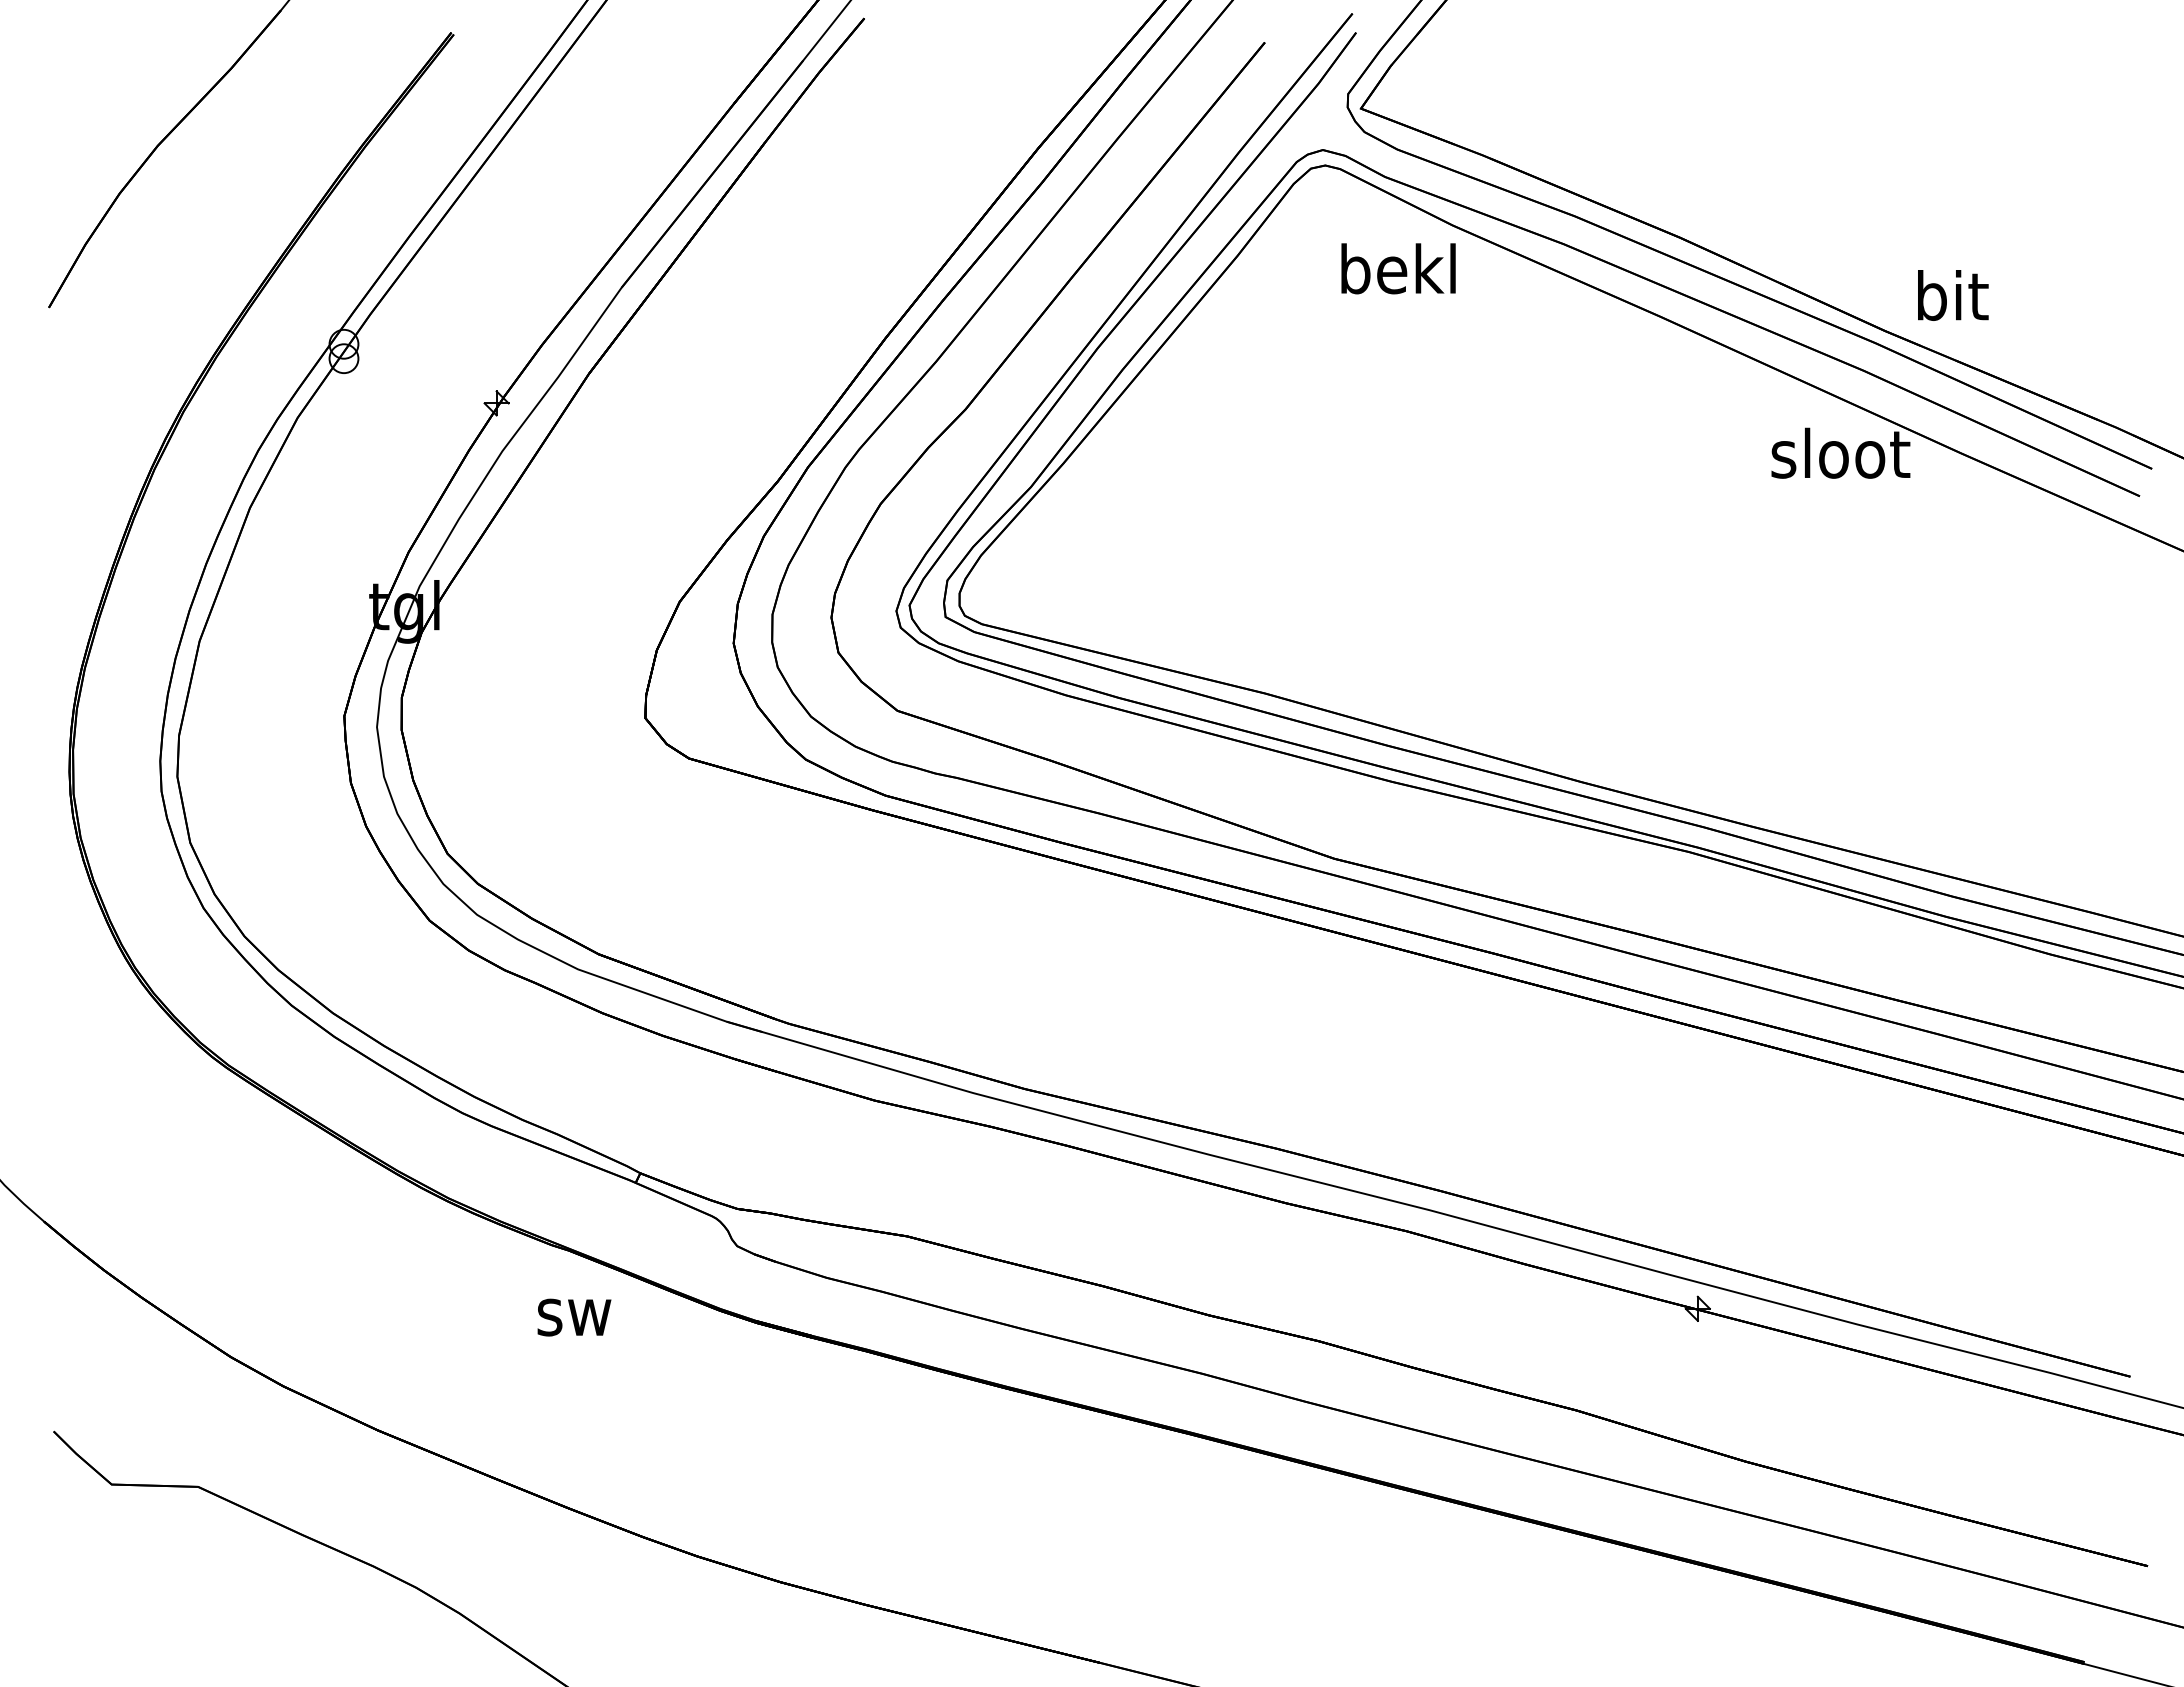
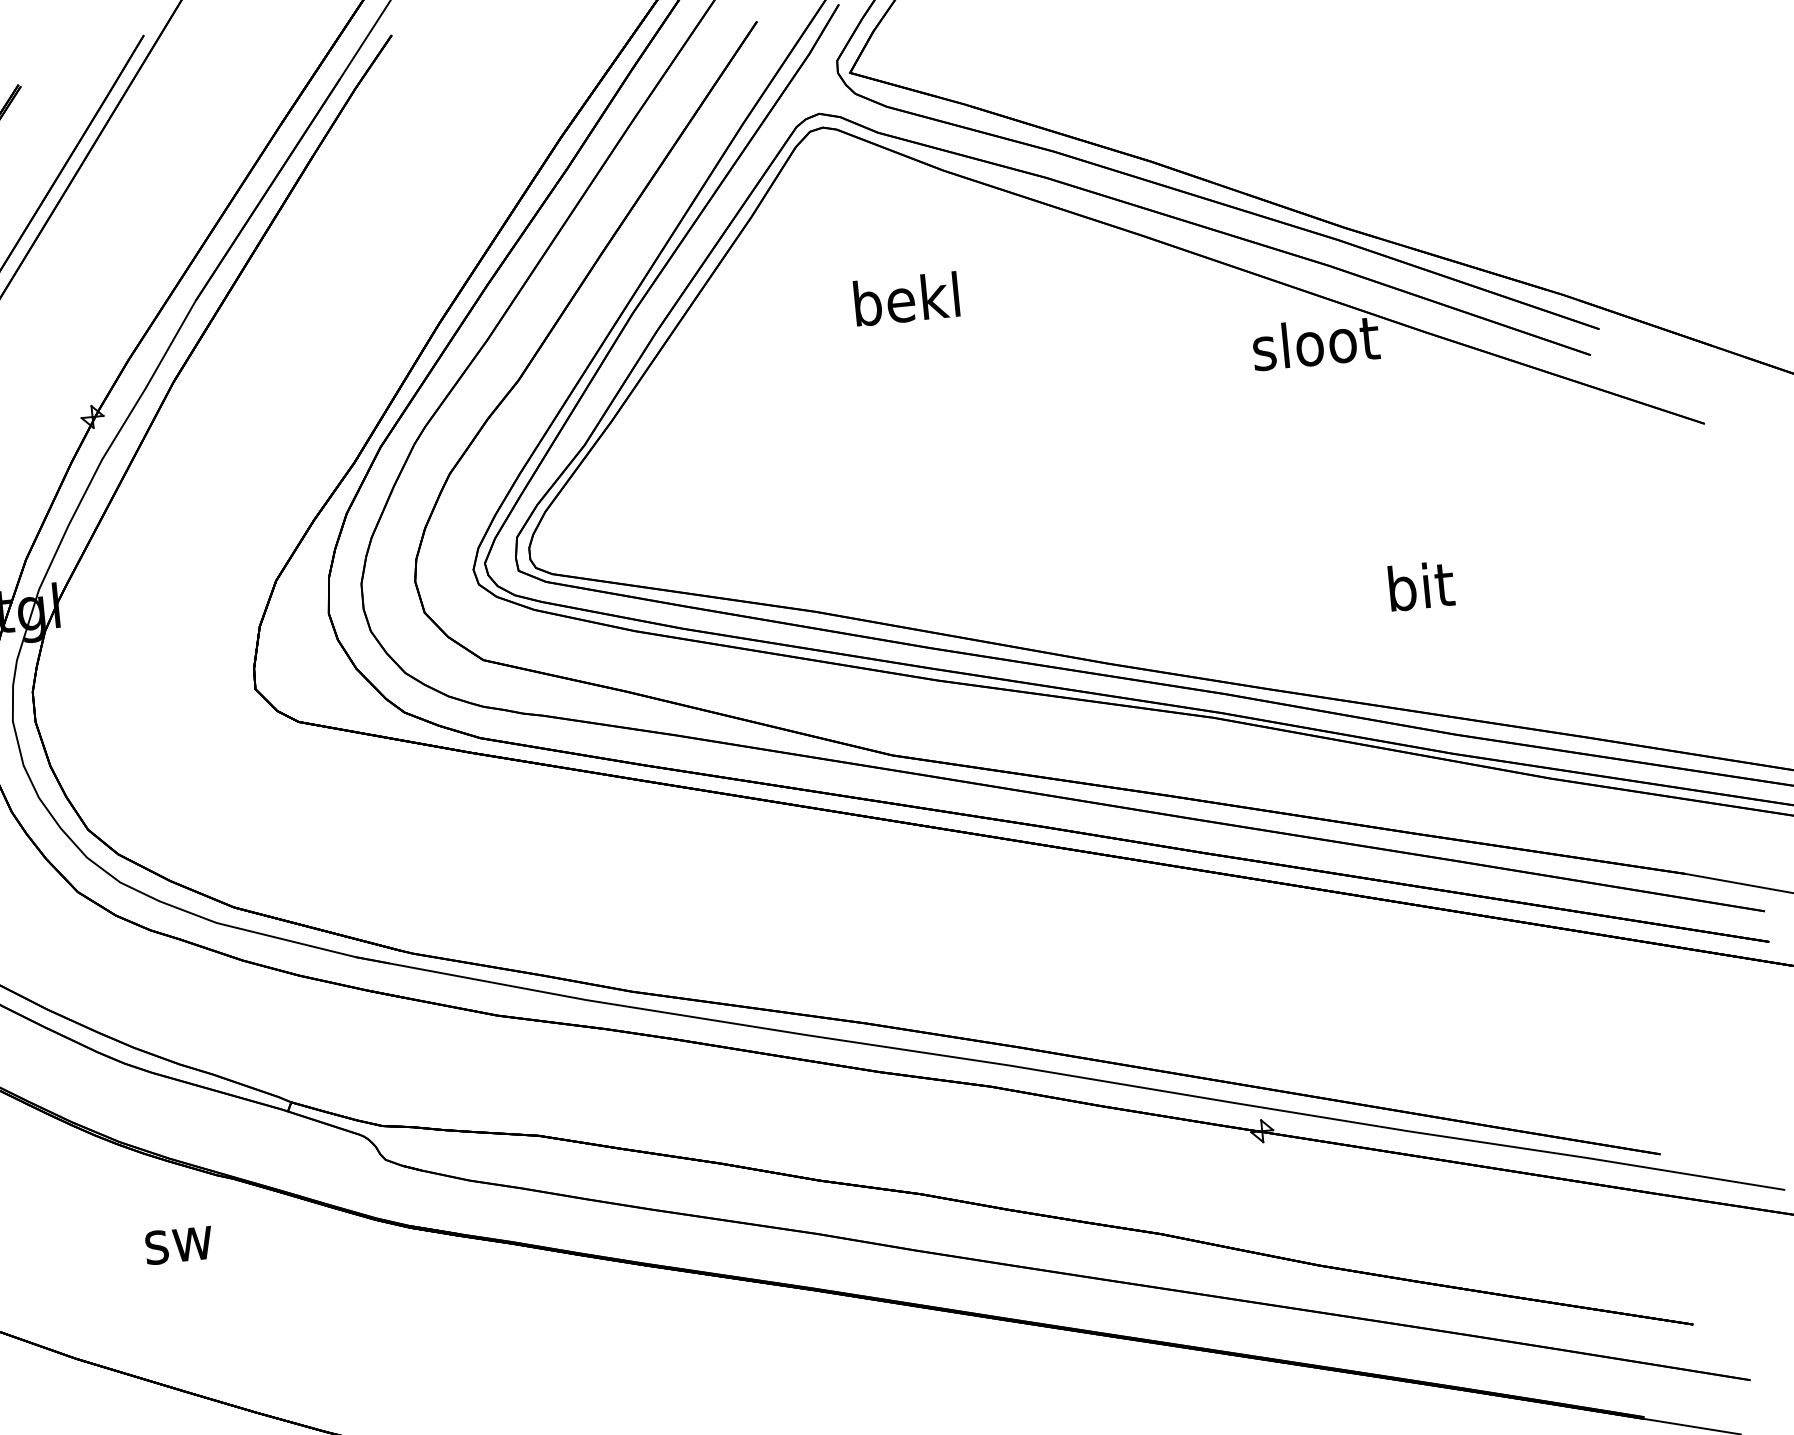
text: (1398, 268) -> (906, 298), moved
text: (1953, 295) -> (1421, 586), moved
text: (574, 1317) -> (179, 1245), moved

